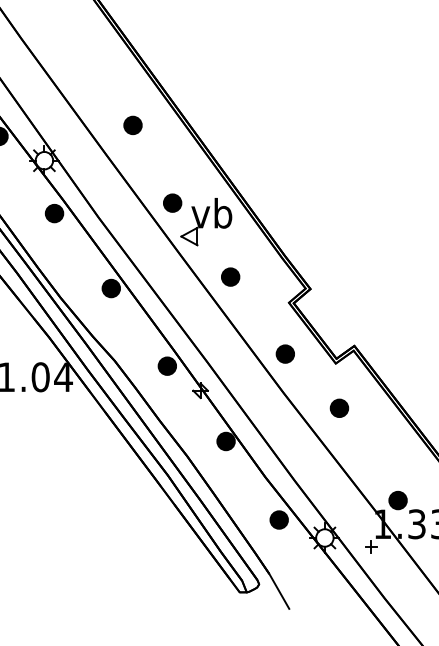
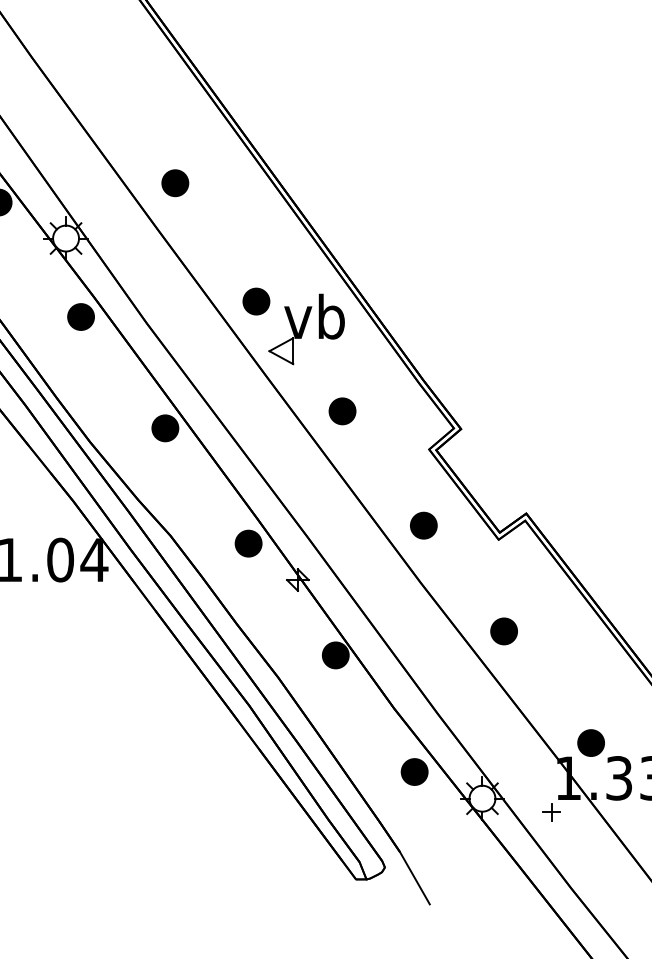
part: (132, 125) -> (174, 183), moved
part: (339, 407) -> (504, 630), moved

